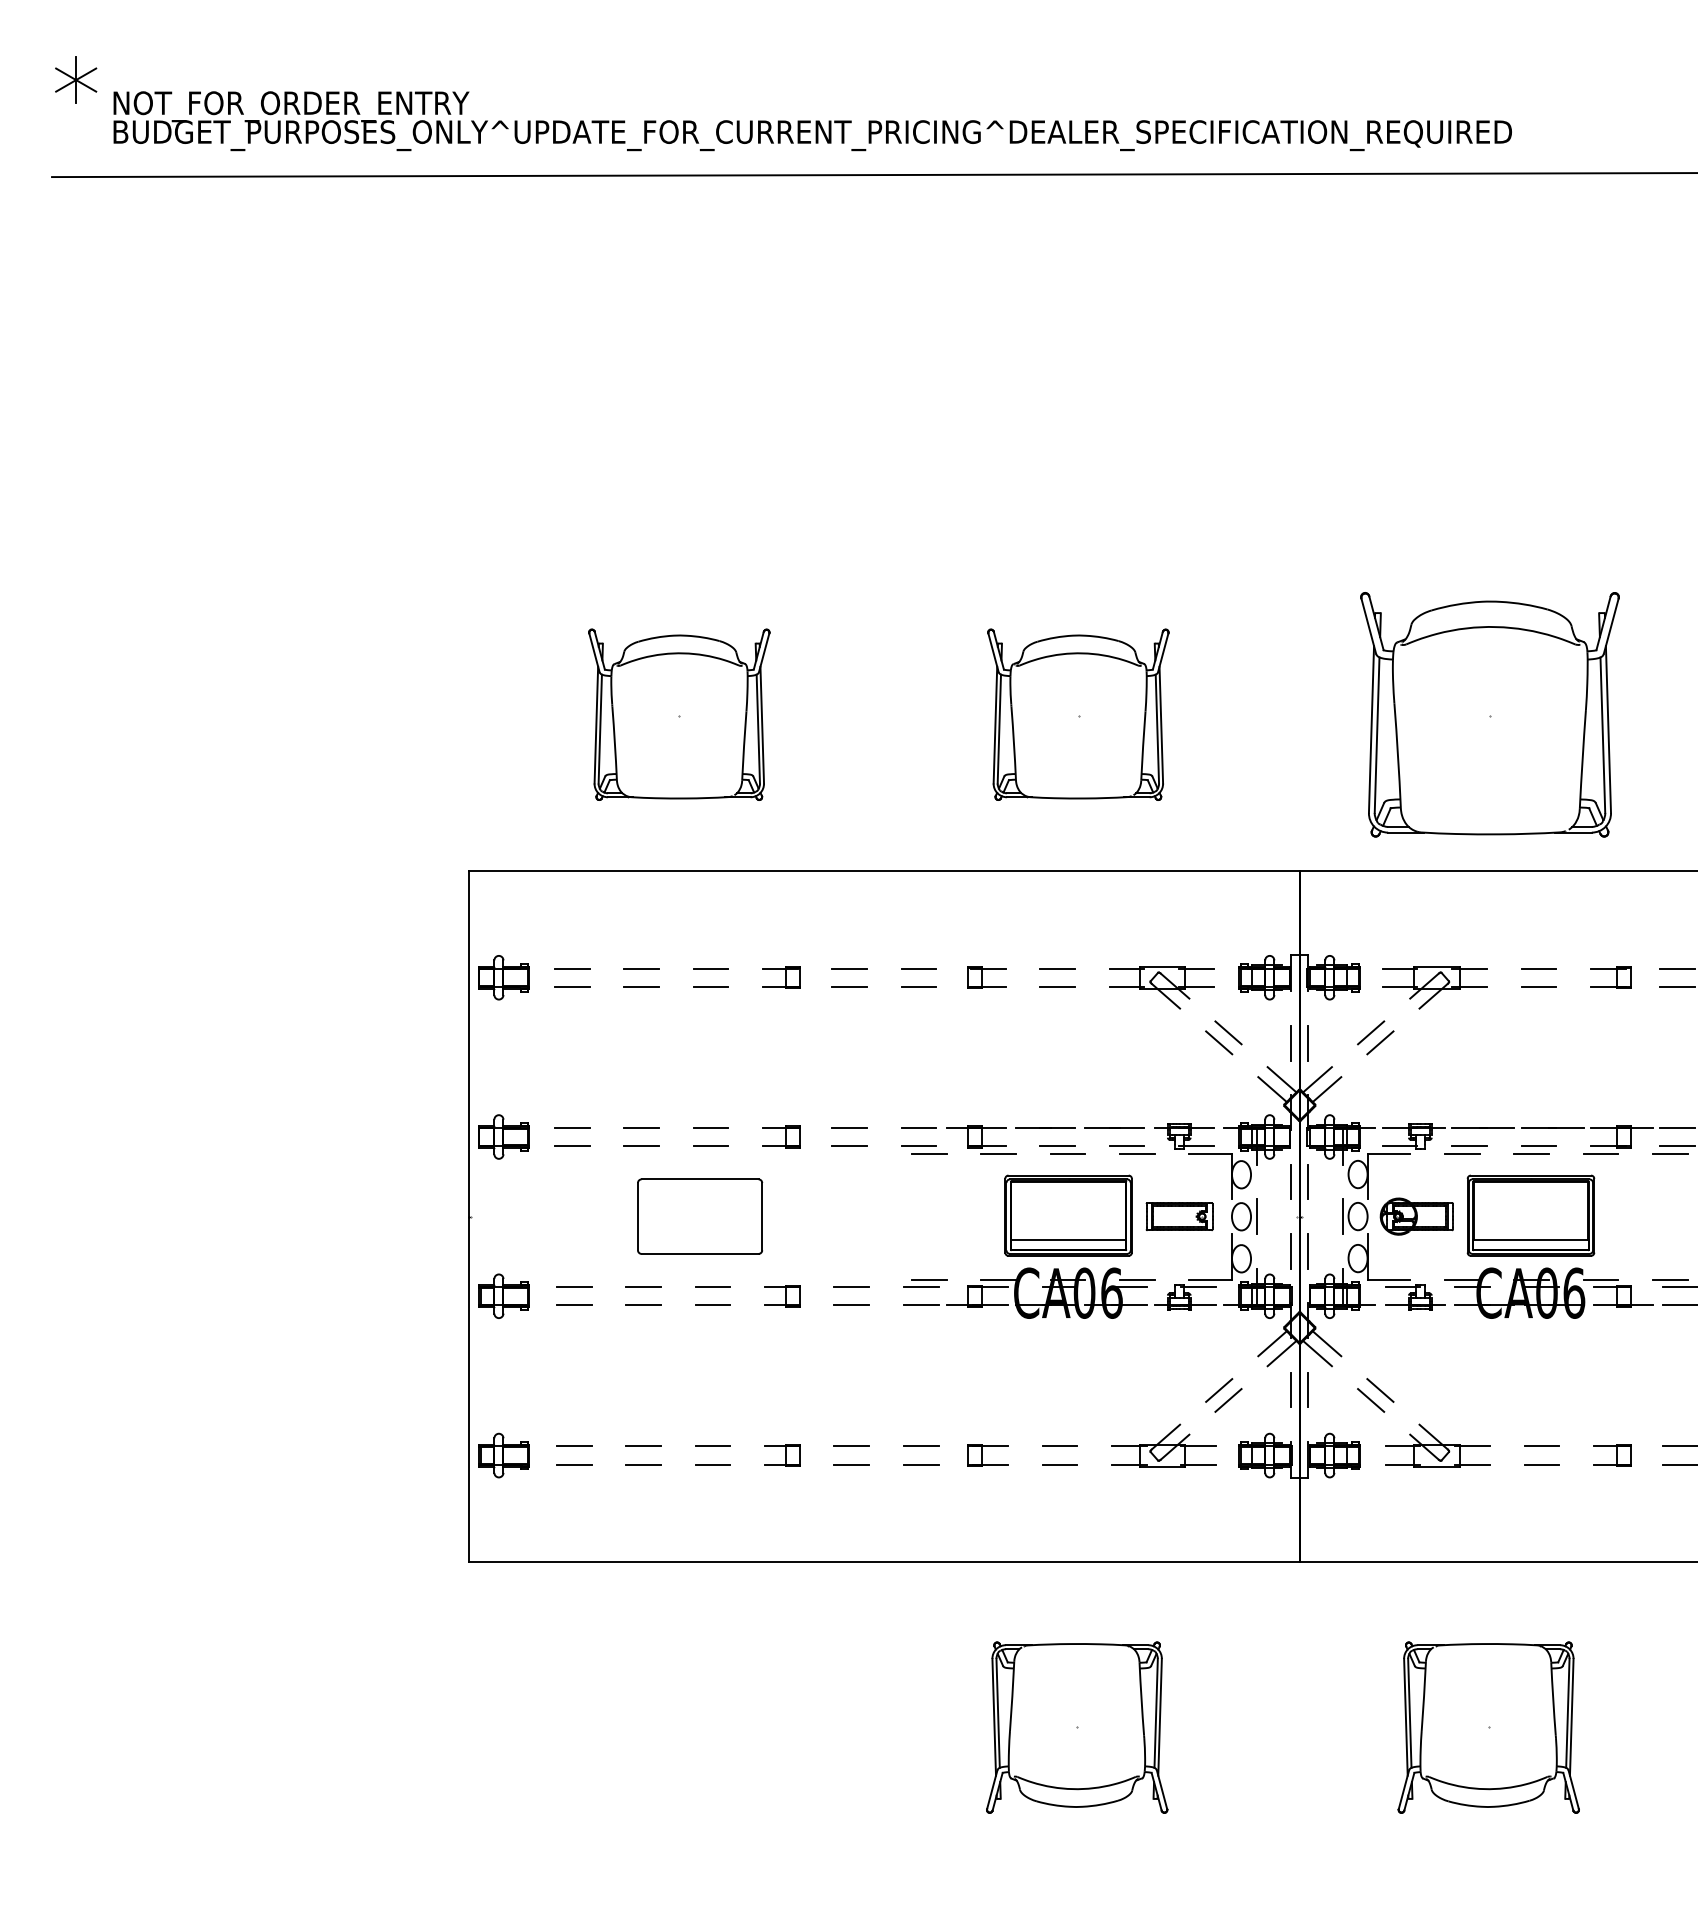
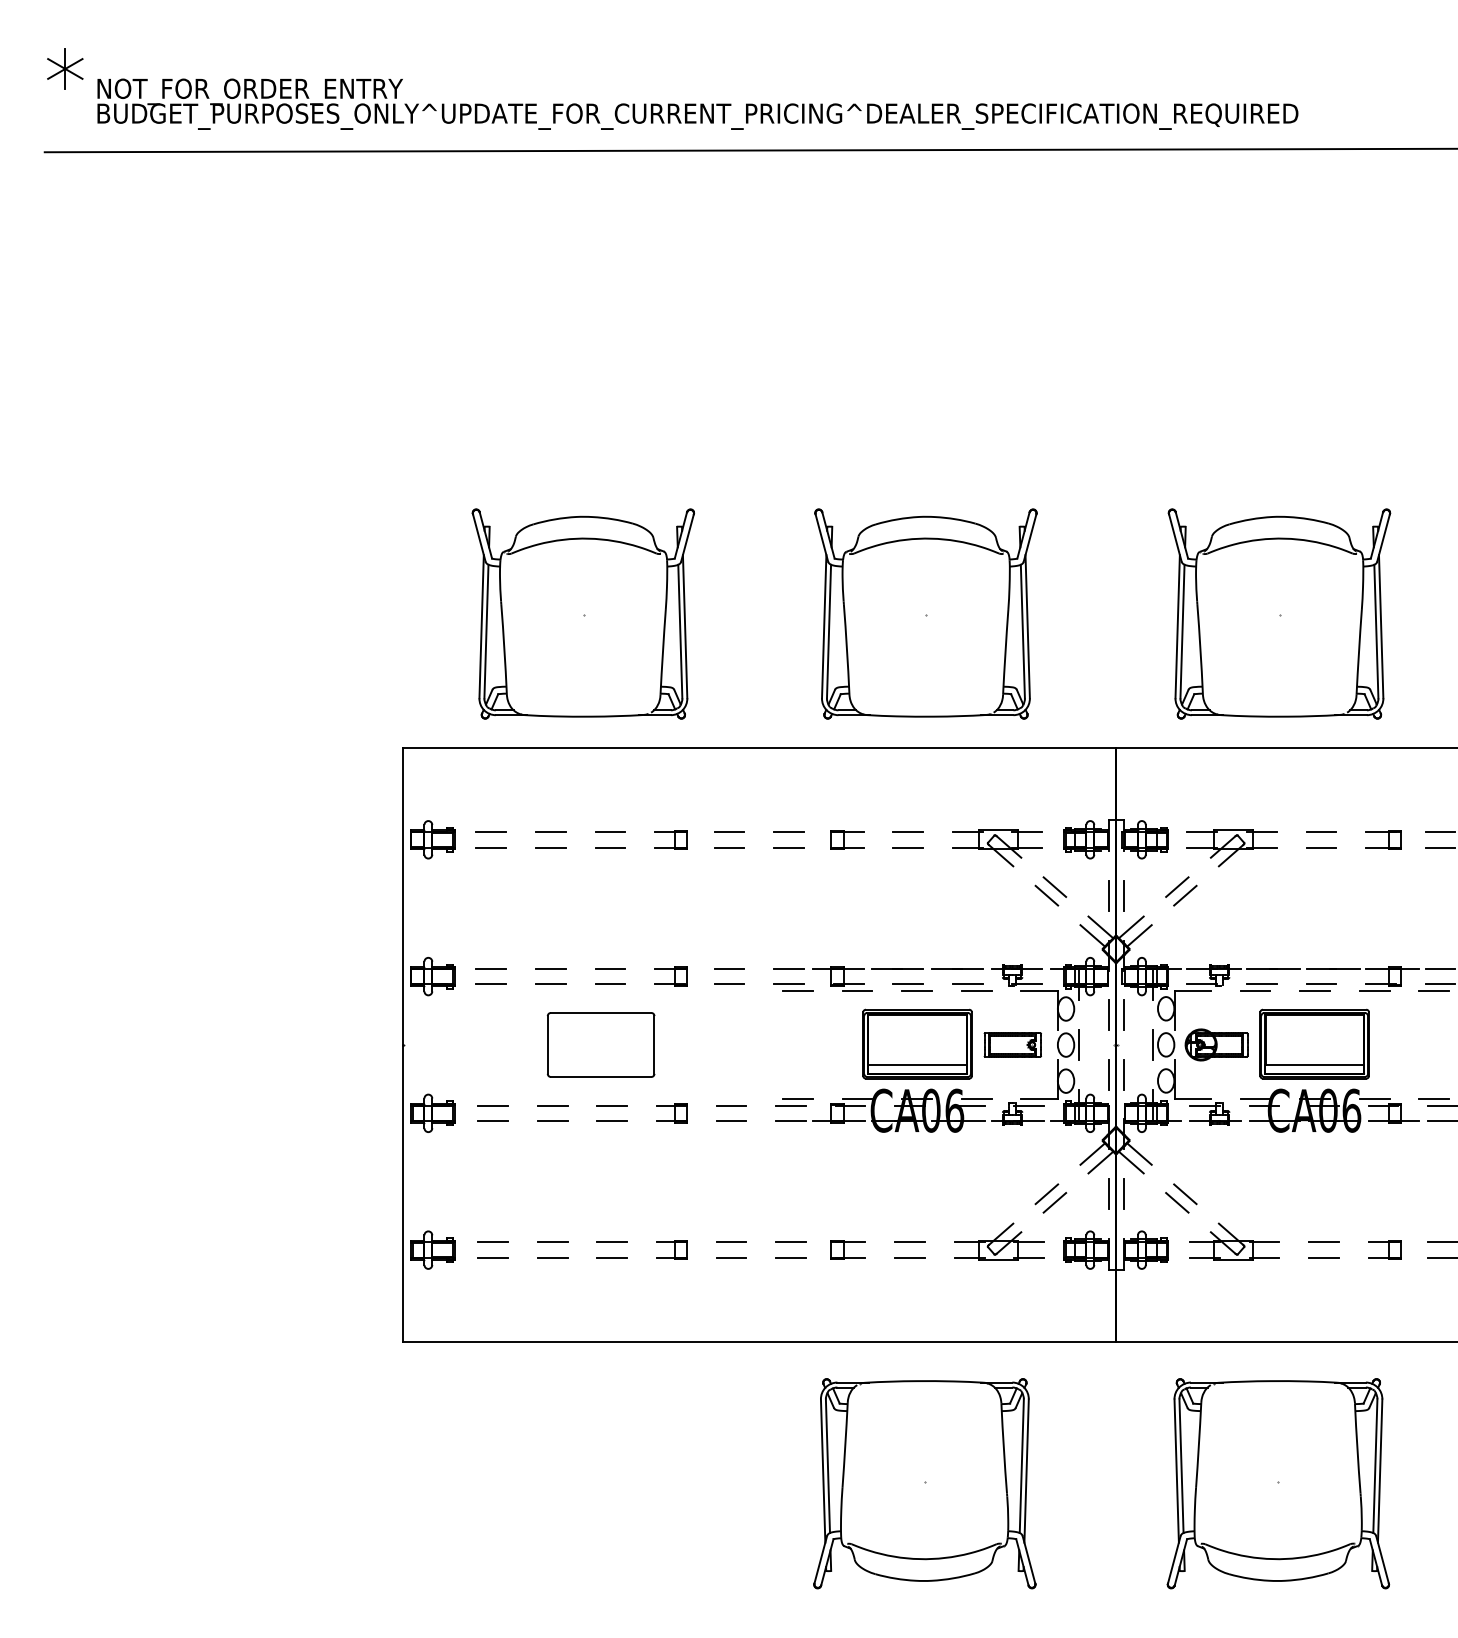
part: (678, 714) -> (582, 613), size x1.43
part: (1077, 714) -> (925, 613), size x1.43
part: (1076, 1727) -> (924, 1483), size x1.43
part: (1488, 1727) -> (1278, 1483), size x1.43

